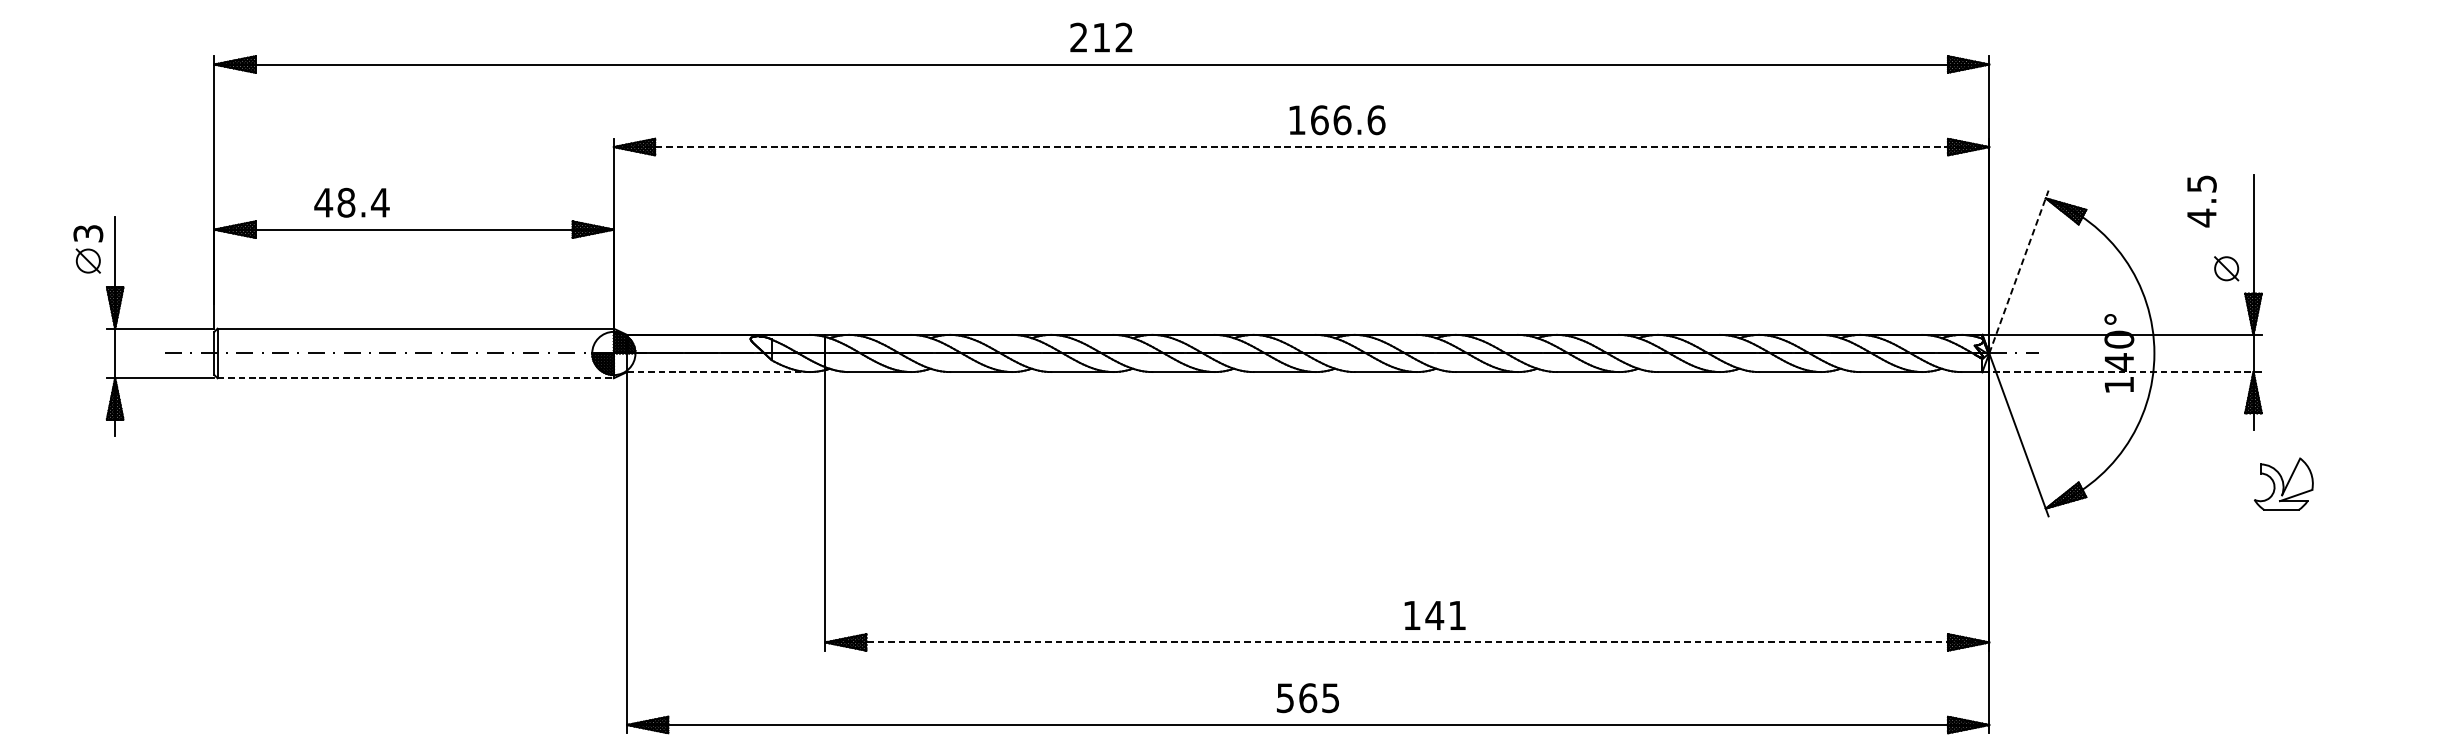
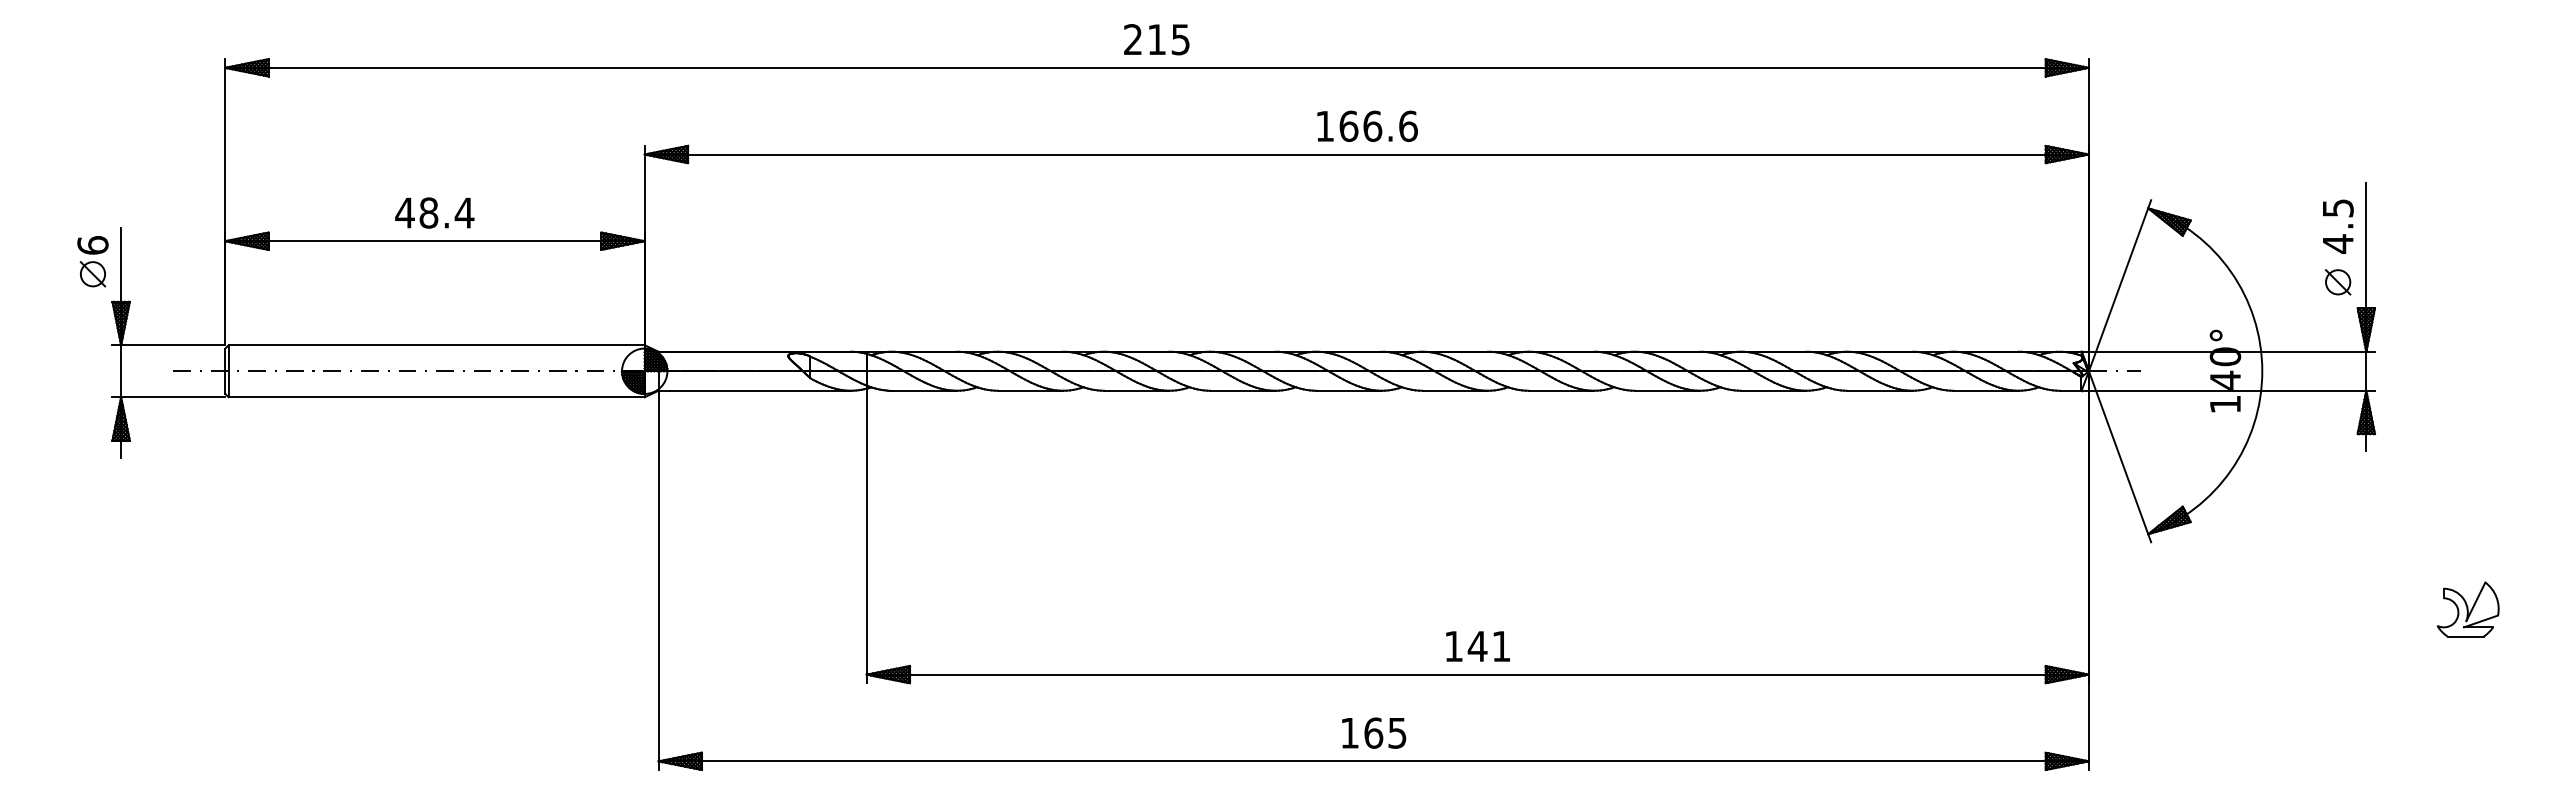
text: (1124, 37) -> (1180, 39), 212 -> 215
text: (1337, 119) -> (1367, 125), moved
line: (1302, 147) -> (1367, 154), dashed -> solid
text: (2202, 201) -> (2338, 226), moved
text: (351, 202) -> (434, 212), moved
text: (87, 233) -> (92, 245), 3 -> 6
line: (2019, 271) -> (2120, 285), dashed -> solid
line: (719, 371) -> (755, 390), dashed -> solid
line: (2122, 371) -> (2228, 390), dashed -> solid
line: (416, 378) -> (437, 397), dashed -> solid
part: (2283, 484) -> (2467, 609), moved
text: (1434, 615) -> (1477, 646), moved
line: (1407, 642) -> (1478, 674), dashed -> solid
text: (1285, 698) -> (1349, 733), 565 -> 165

